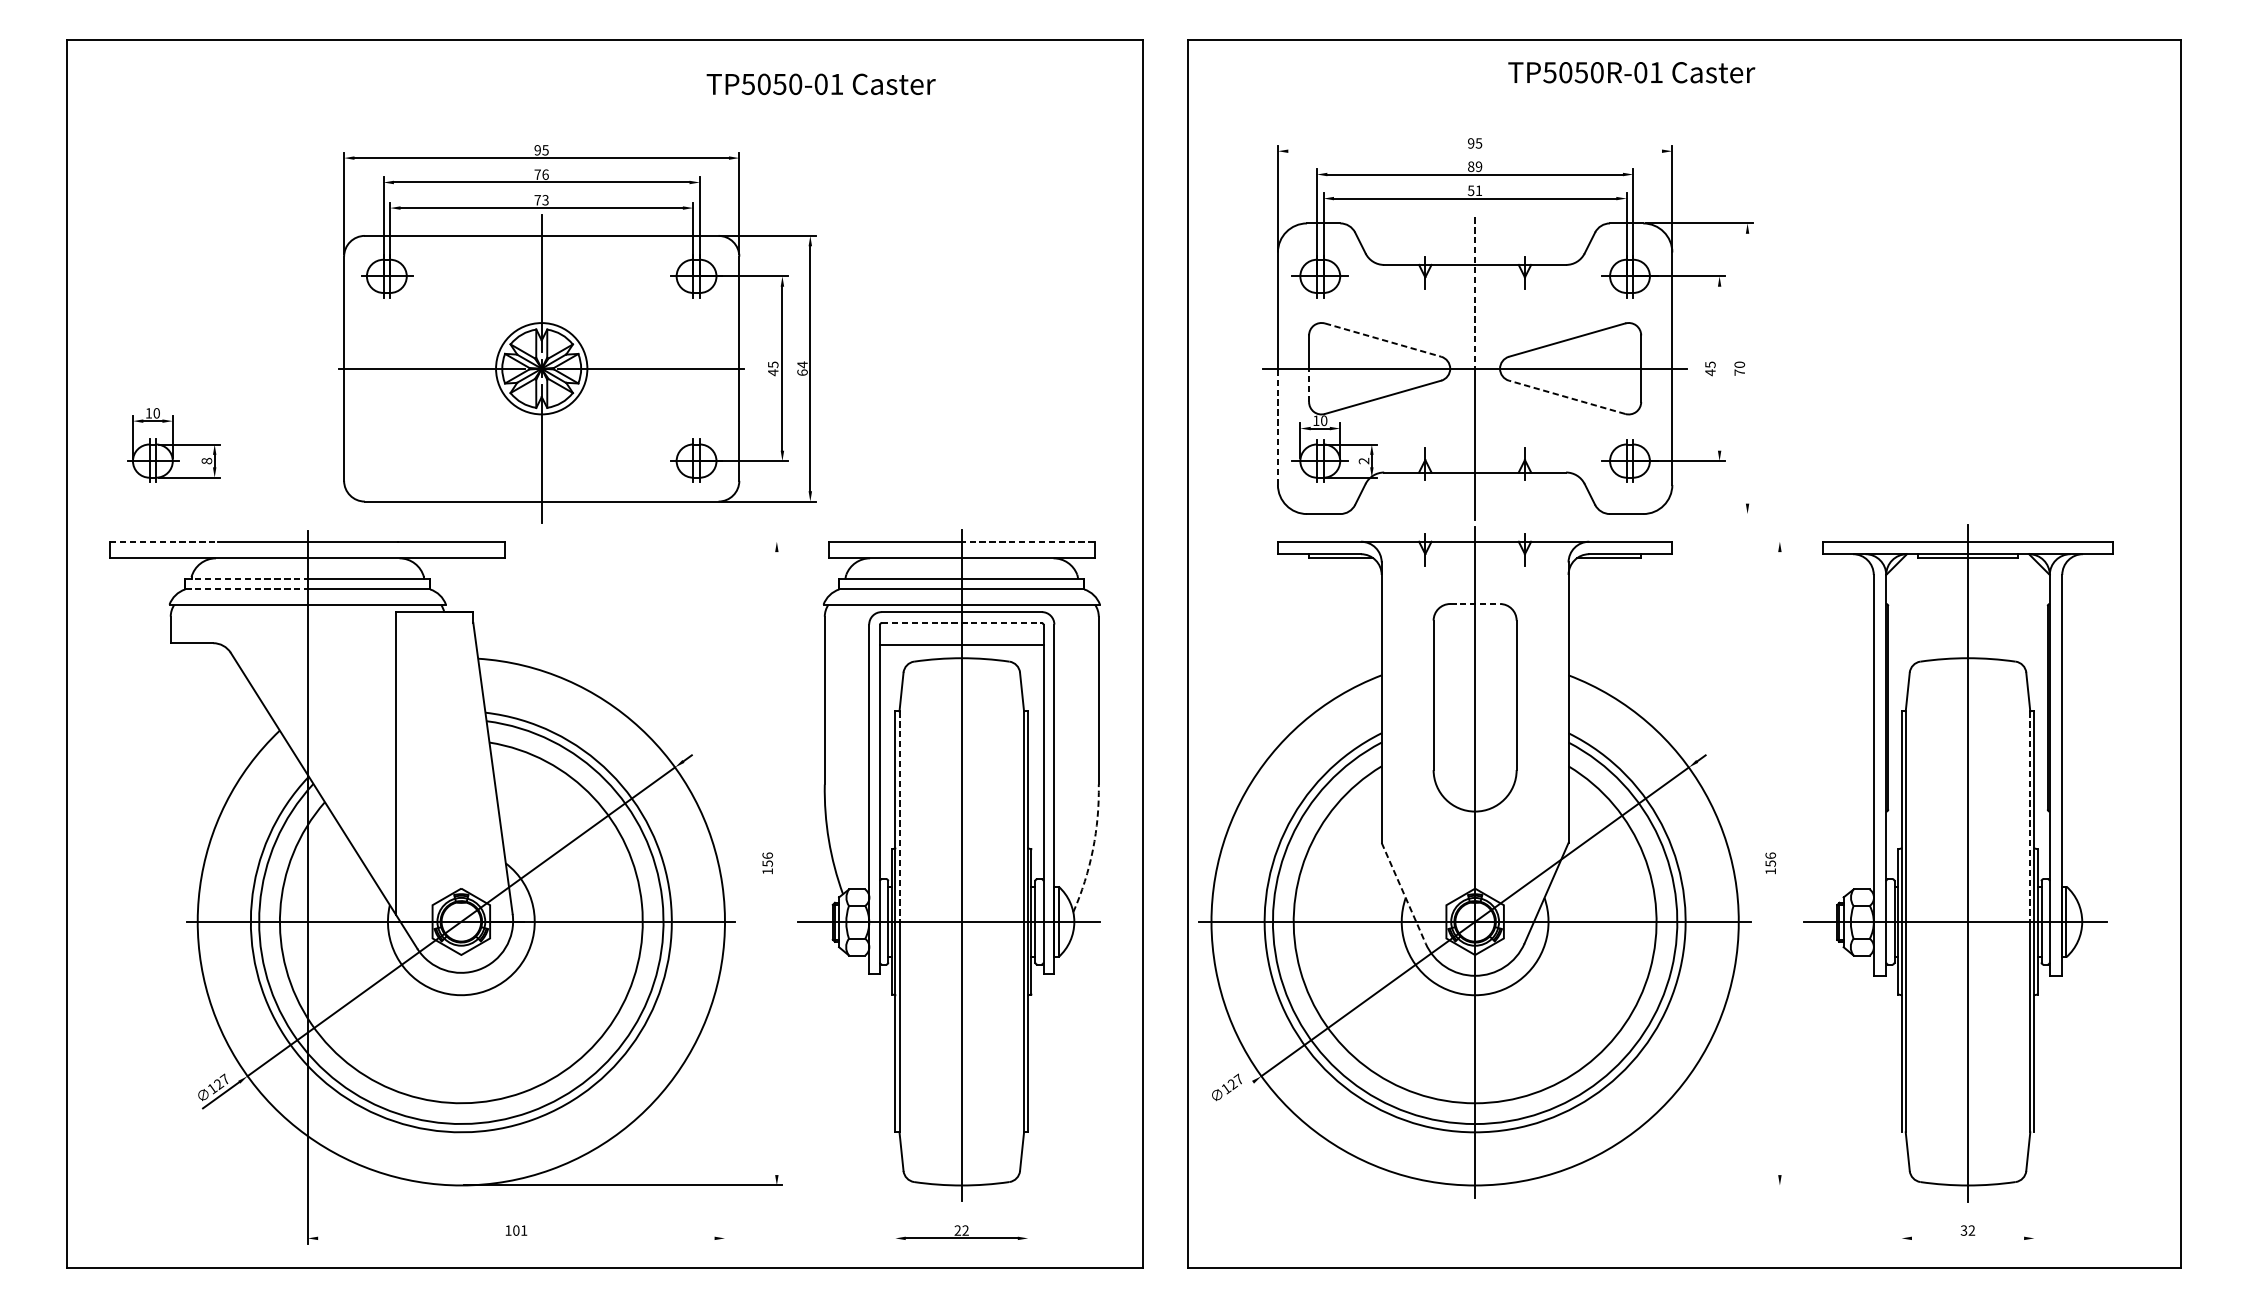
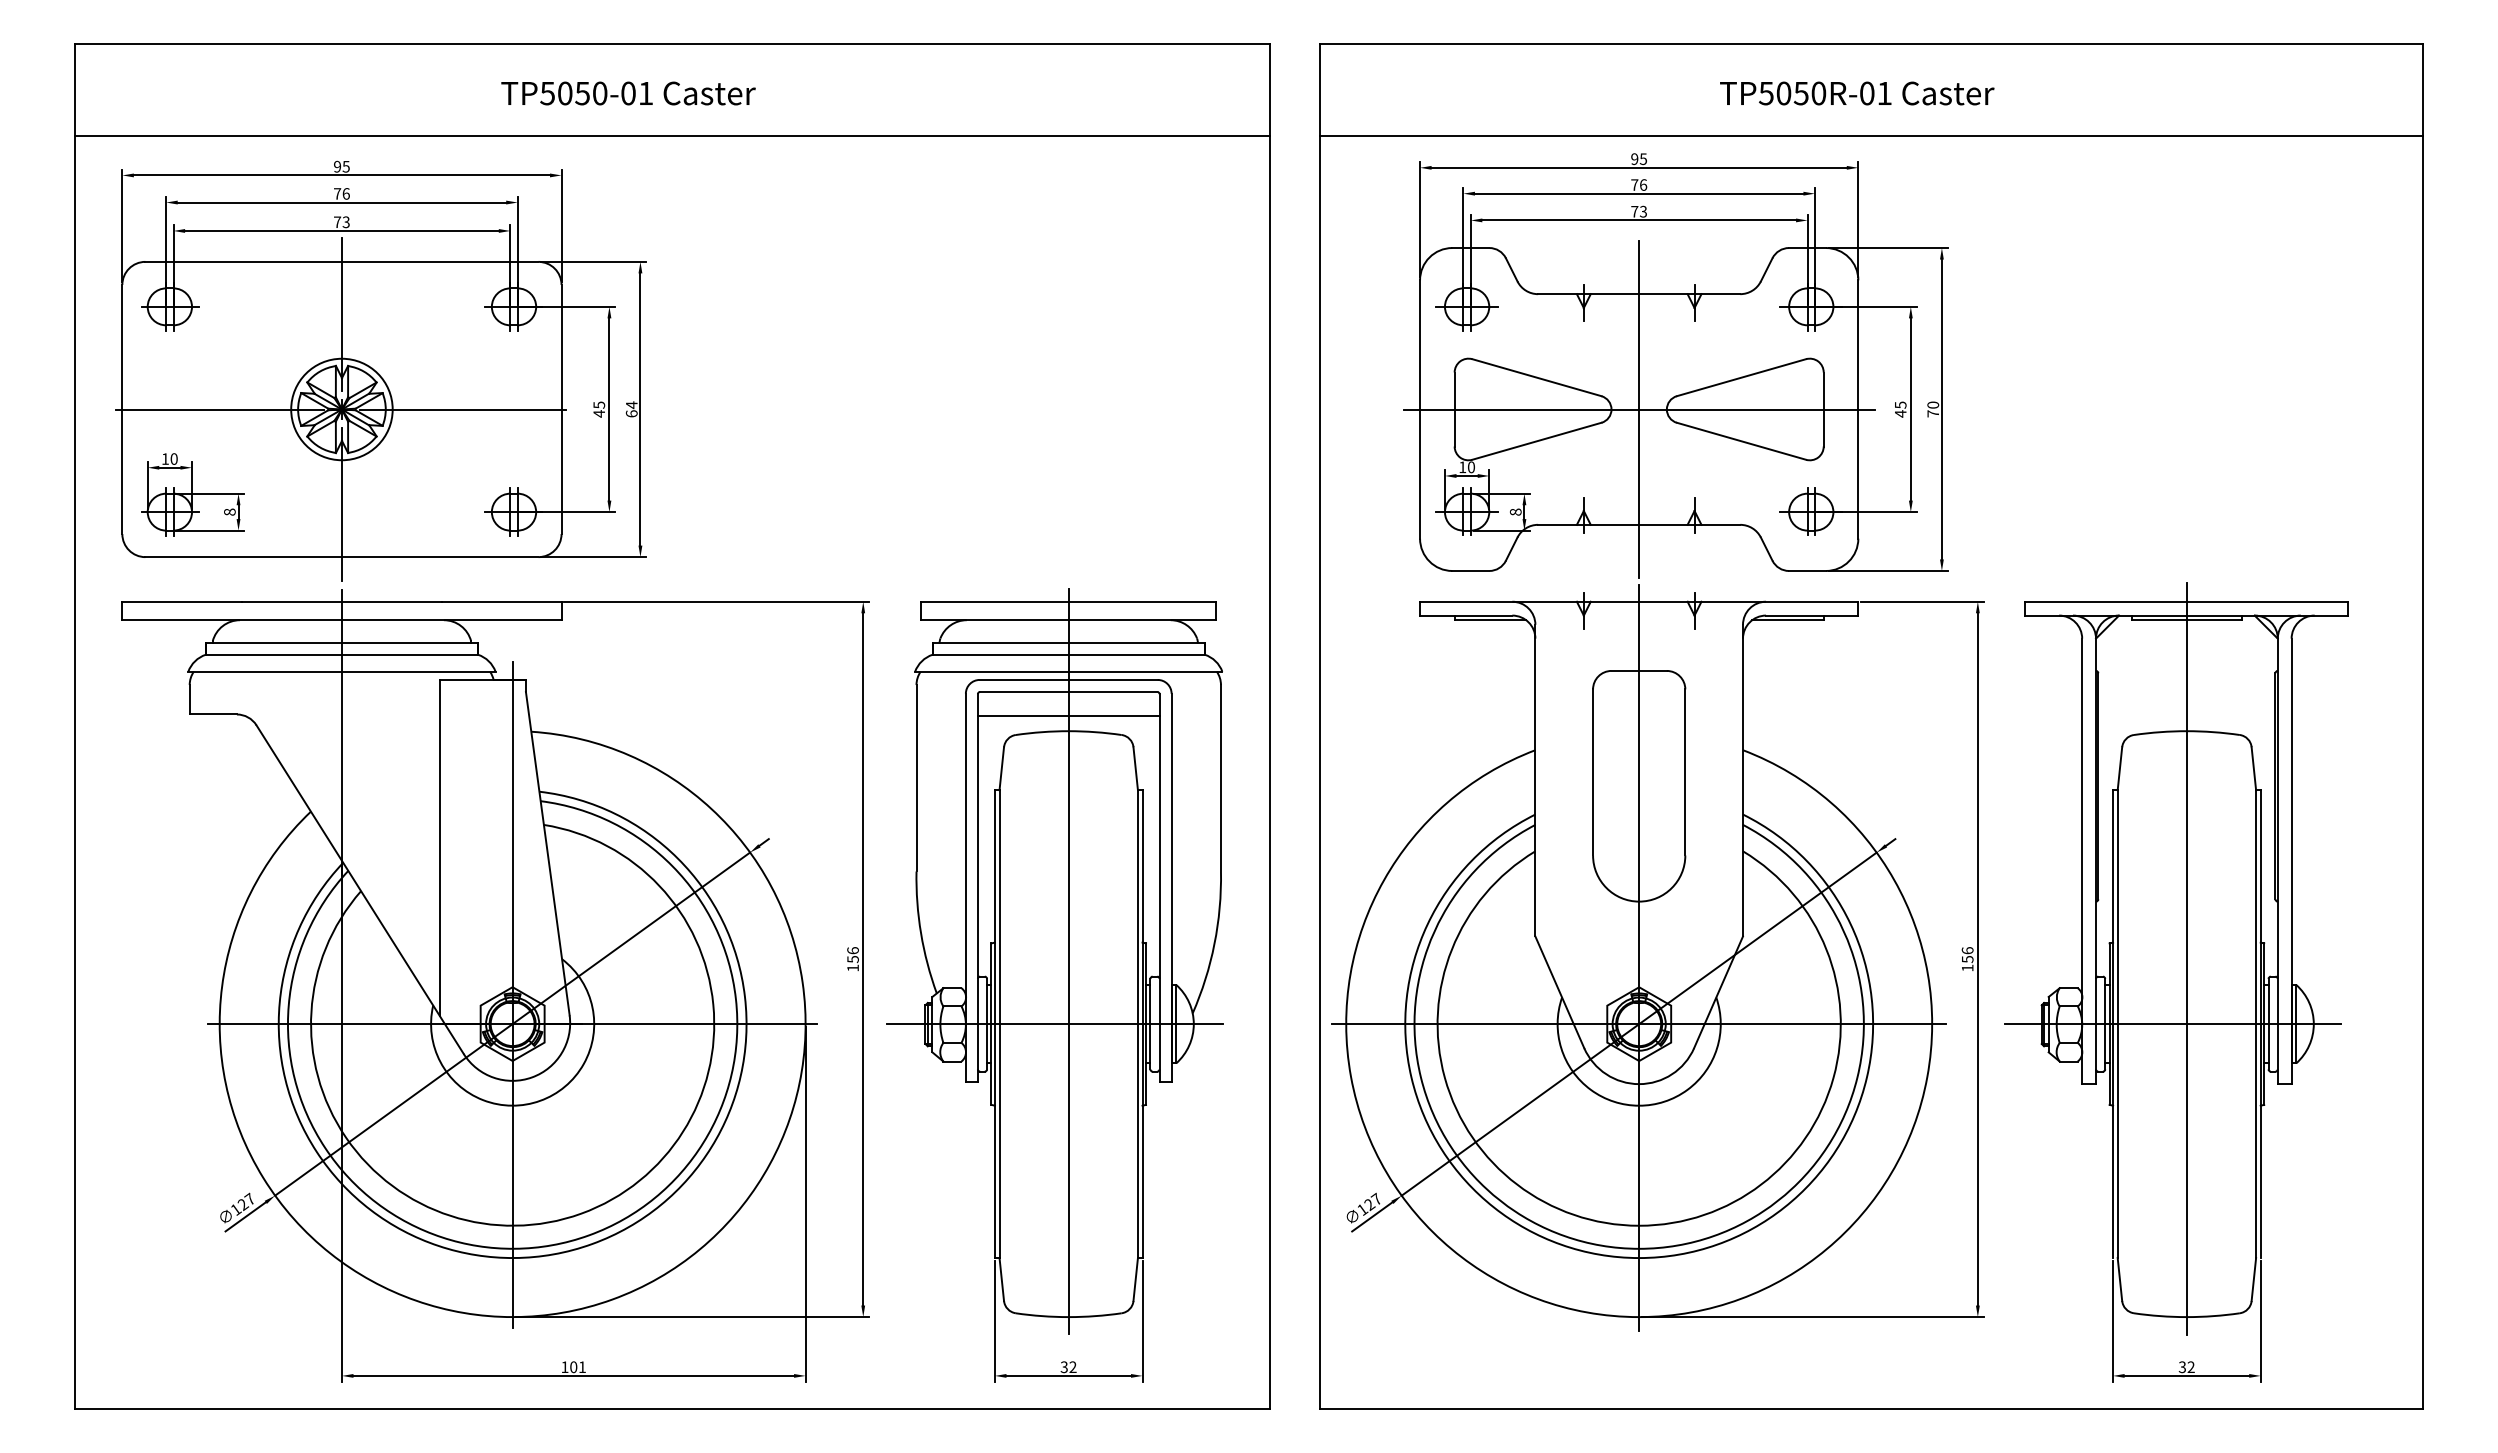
text: (1631, 72) -> (1857, 93), moved
text: (821, 84) -> (628, 93), moved
line: (604, 122) -> (671, 135), added
line: (1684, 122) -> (1871, 135), added
line: (1474, 150) -> (1638, 167), added
text: (1475, 166) -> (1639, 184), 89 -> 76
text: (1474, 190) -> (1638, 211), 51 -> 73
line: (1475, 293) -> (1639, 325), dashed -> solid
part: (576, 333) -> (380, 370), moved
line: (1383, 339) -> (1537, 377), dashed -> solid
line: (1719, 368) -> (1910, 409), added
line: (1747, 368) -> (1941, 409), added
line: (1308, 384) -> (1454, 427), dashed -> solid
line: (1567, 397) -> (1741, 441), dashed -> solid
line: (1278, 427) -> (1420, 474), dashed -> solid
text: (1363, 460) -> (1515, 511), 2 -> 8
line: (1698, 513) -> (1887, 570), added
line: (164, 541) -> (182, 601), dashed -> solid
line: (644, 541) -> (716, 601), added
line: (1028, 541) -> (1142, 601), dashed -> solid
line: (1730, 541) -> (1922, 601), added
line: (247, 579) -> (274, 643), dashed -> solid
line: (247, 589) -> (274, 654), dashed -> solid
line: (1475, 603) -> (1639, 670), dashed -> solid
line: (961, 622) -> (1068, 691), dashed -> solid
line: (899, 816) -> (999, 907), dashed -> solid
line: (2030, 816) -> (2256, 907), dashed -> solid
arc: (1092, 850) -> (1214, 944), dashed -> solid
line: (777, 863) -> (863, 959), added
line: (1779, 863) -> (1977, 959), added
line: (1403, 893) -> (1559, 992), dashed -> solid
line: (461, 896) -> (512, 995), added
line: (724, 1084) -> (805, 1204), added
line: (1235, 1094) -> (1372, 1216), added
line: (1631, 1185) -> (1812, 1317), added
line: (894, 1188) -> (994, 1320), added
line: (1028, 1188) -> (1142, 1320), added
line: (1901, 1188) -> (2113, 1320), added
line: (2034, 1188) -> (2260, 1320), added
text: (957, 1230) -> (1063, 1367), 22 -> 32
line: (516, 1238) -> (573, 1375), added
line: (1967, 1238) -> (2186, 1375), added

